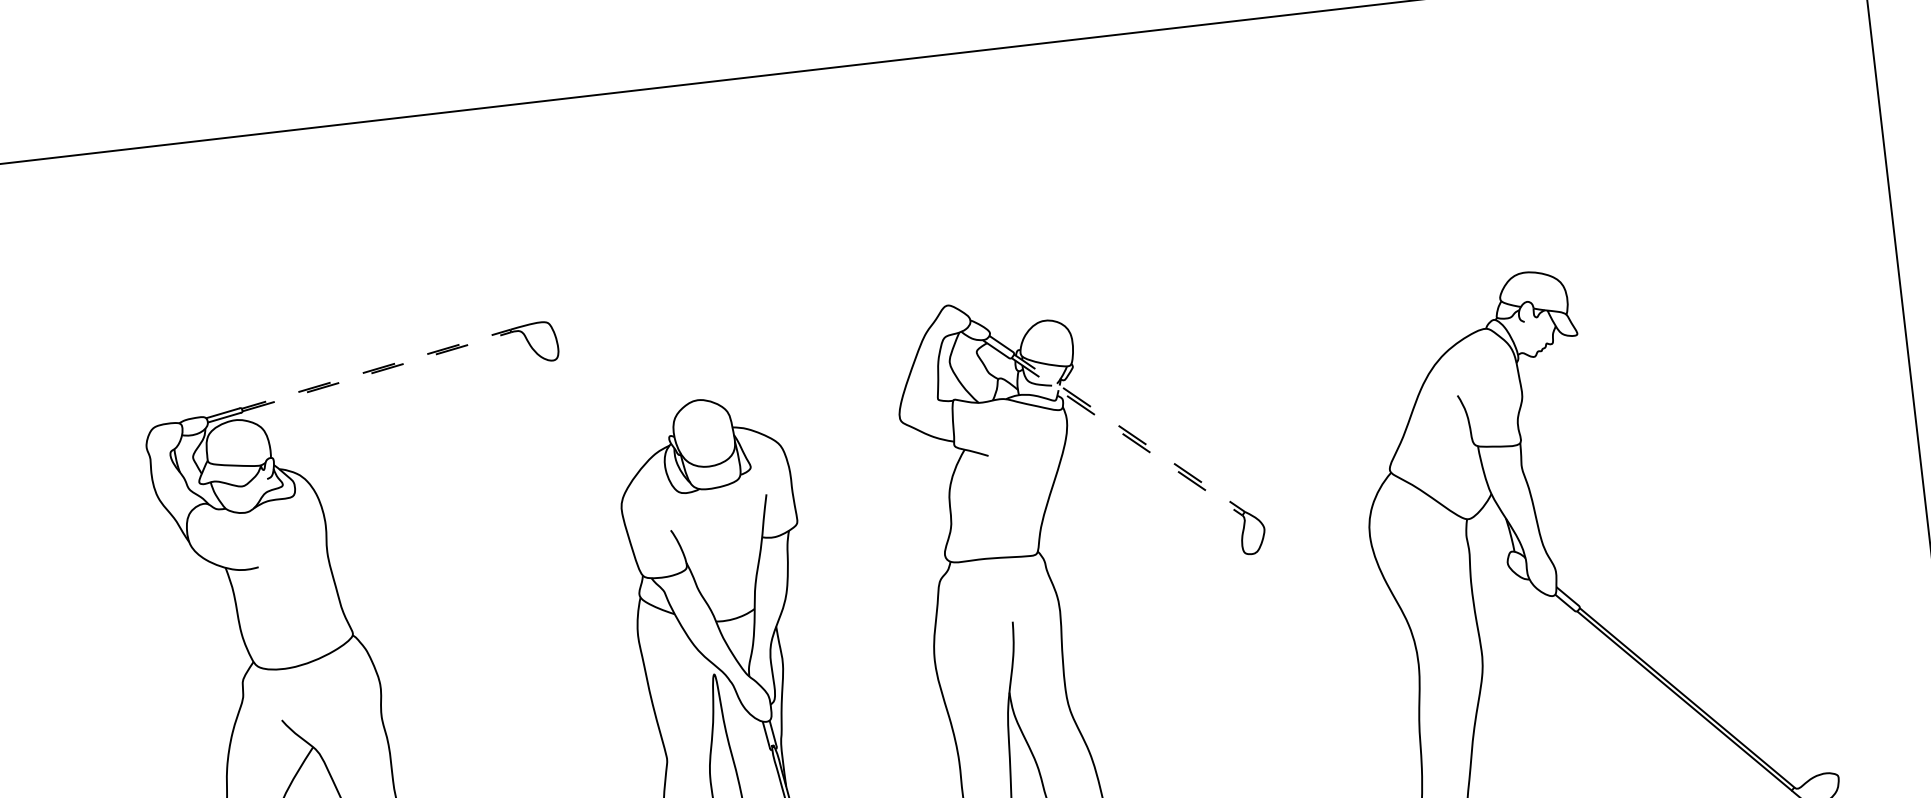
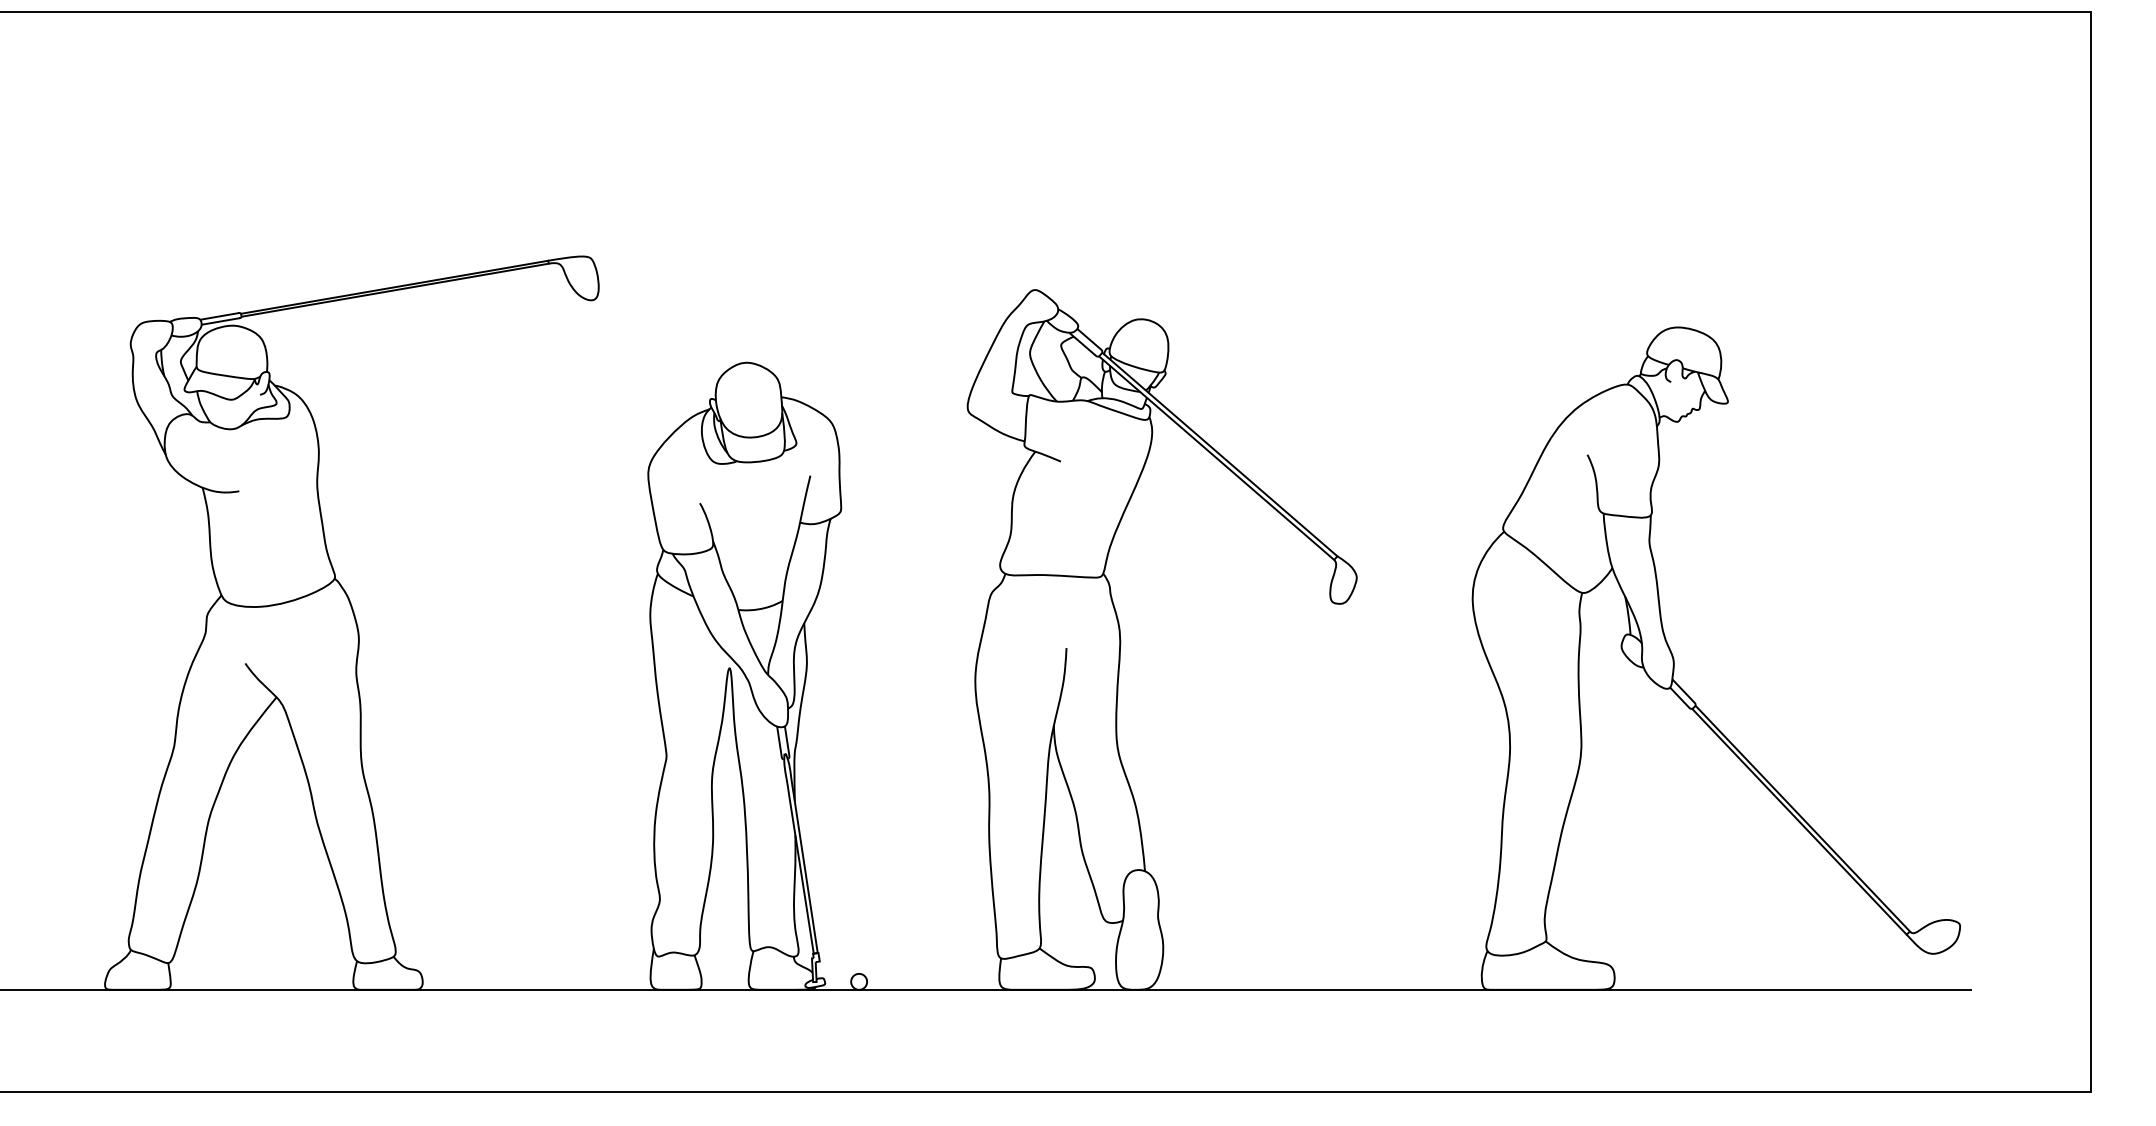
line: (510, 330) -> (548, 261), dashed -> solid
line: (1244, 513) -> (1336, 557), dashed -> solid

